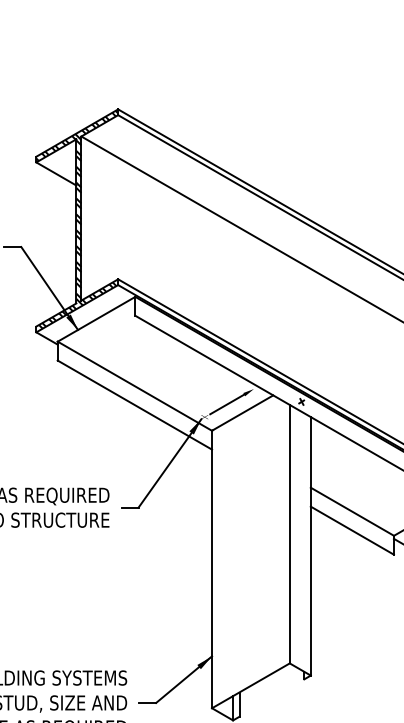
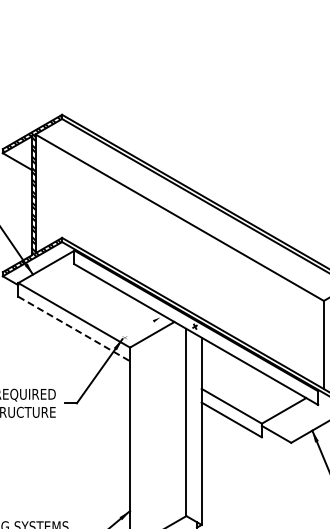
line: (226, 404) -> (140, 328), removed
line: (135, 405) -> (74, 329), solid -> dashed

